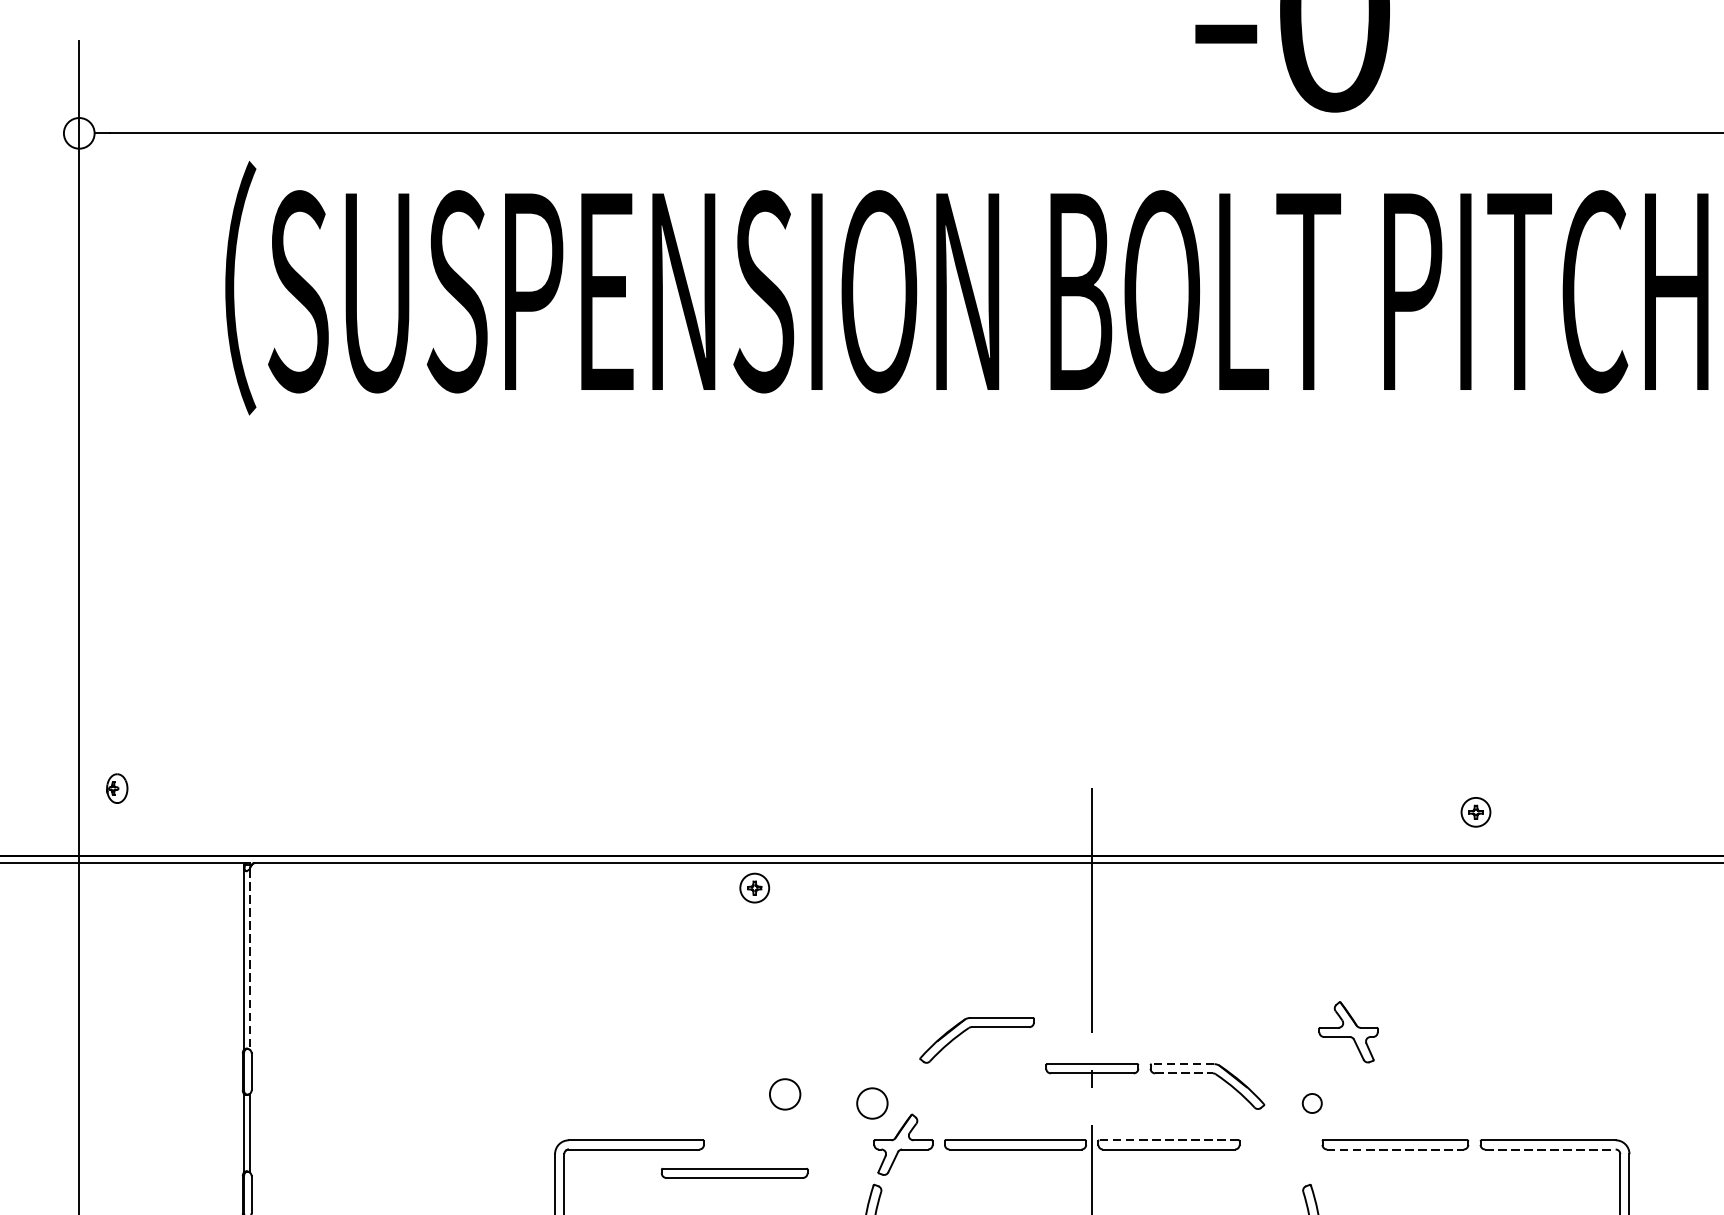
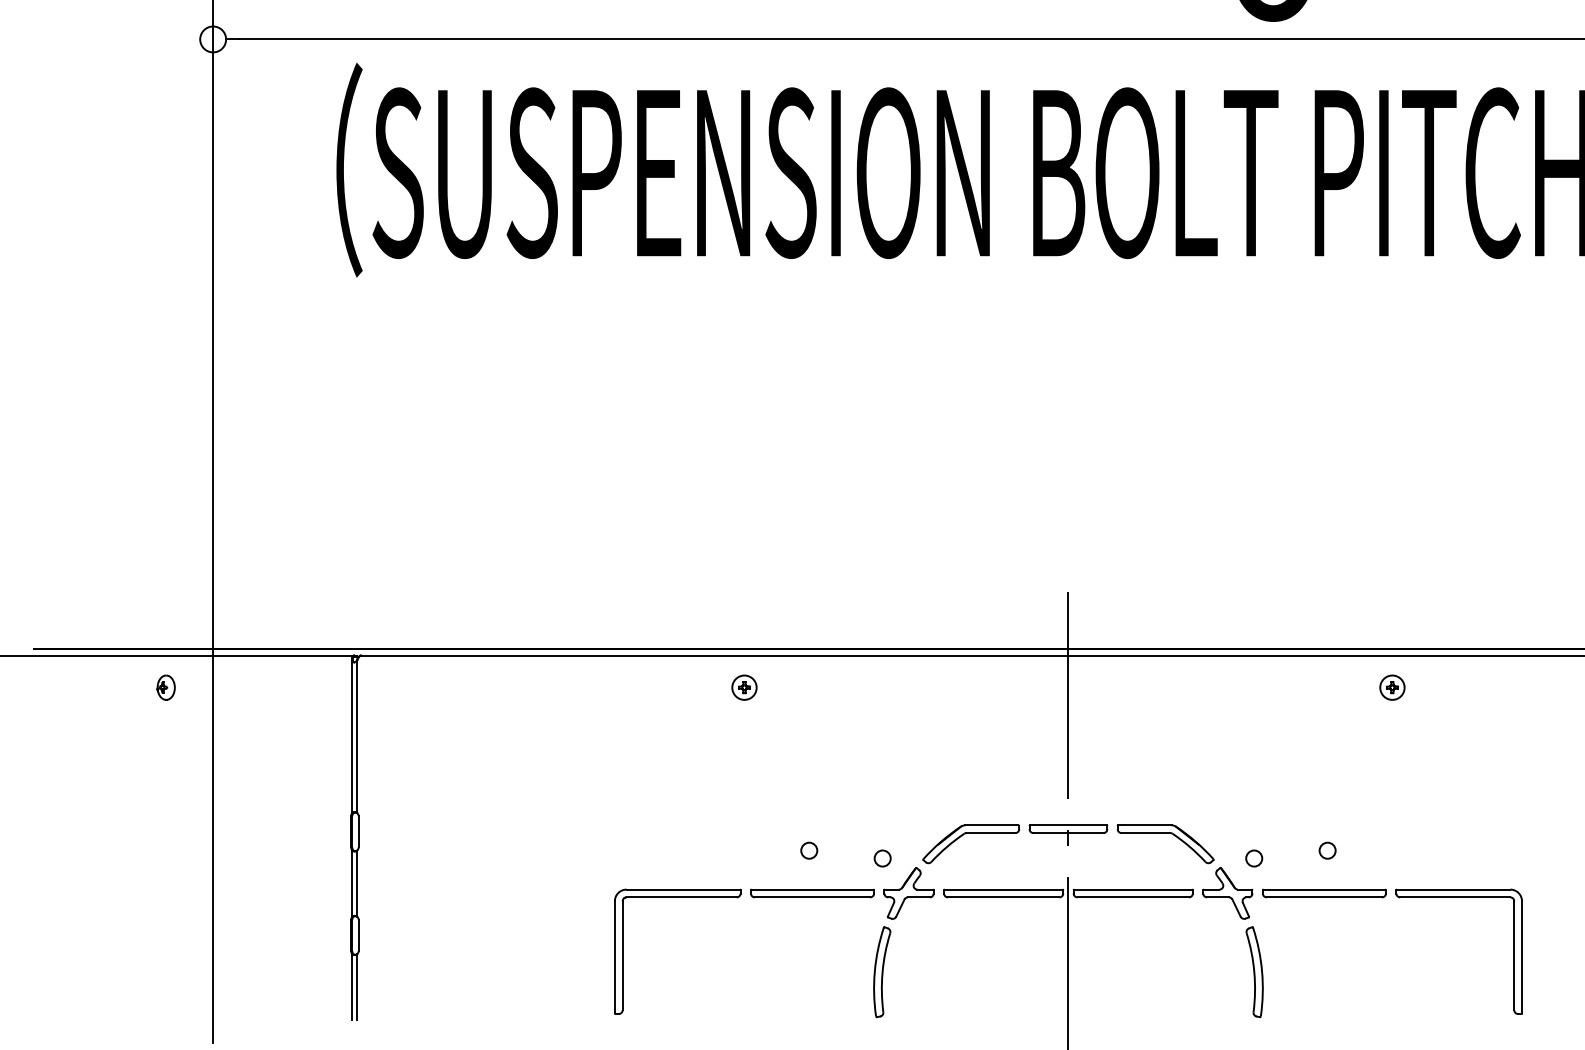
part: (116, 788) -> (165, 687), moved
part: (1476, 812) -> (1392, 687), moved
part: (754, 887) -> (744, 687), moved
line: (250, 960) -> (357, 737), dashed -> solid
part: (976, 1027) -> (970, 833), moved
part: (1348, 1032) -> (1227, 893), moved
line: (1183, 1064) -> (1145, 825), dashed -> solid
line: (1184, 1073) -> (1146, 833), dashed -> solid
circle: (785, 1093) -> (809, 850), size x0.62
circle: (1399, 1093) -> (1327, 850), added
circle: (872, 1103) -> (882, 858), size x0.62
line: (1169, 1140) -> (1133, 889), dashed -> solid
line: (1395, 1149) -> (1324, 897), dashed -> solid
line: (1550, 1149) -> (1455, 897), dashed -> solid
part: (734, 1173) -> (812, 893), moved

